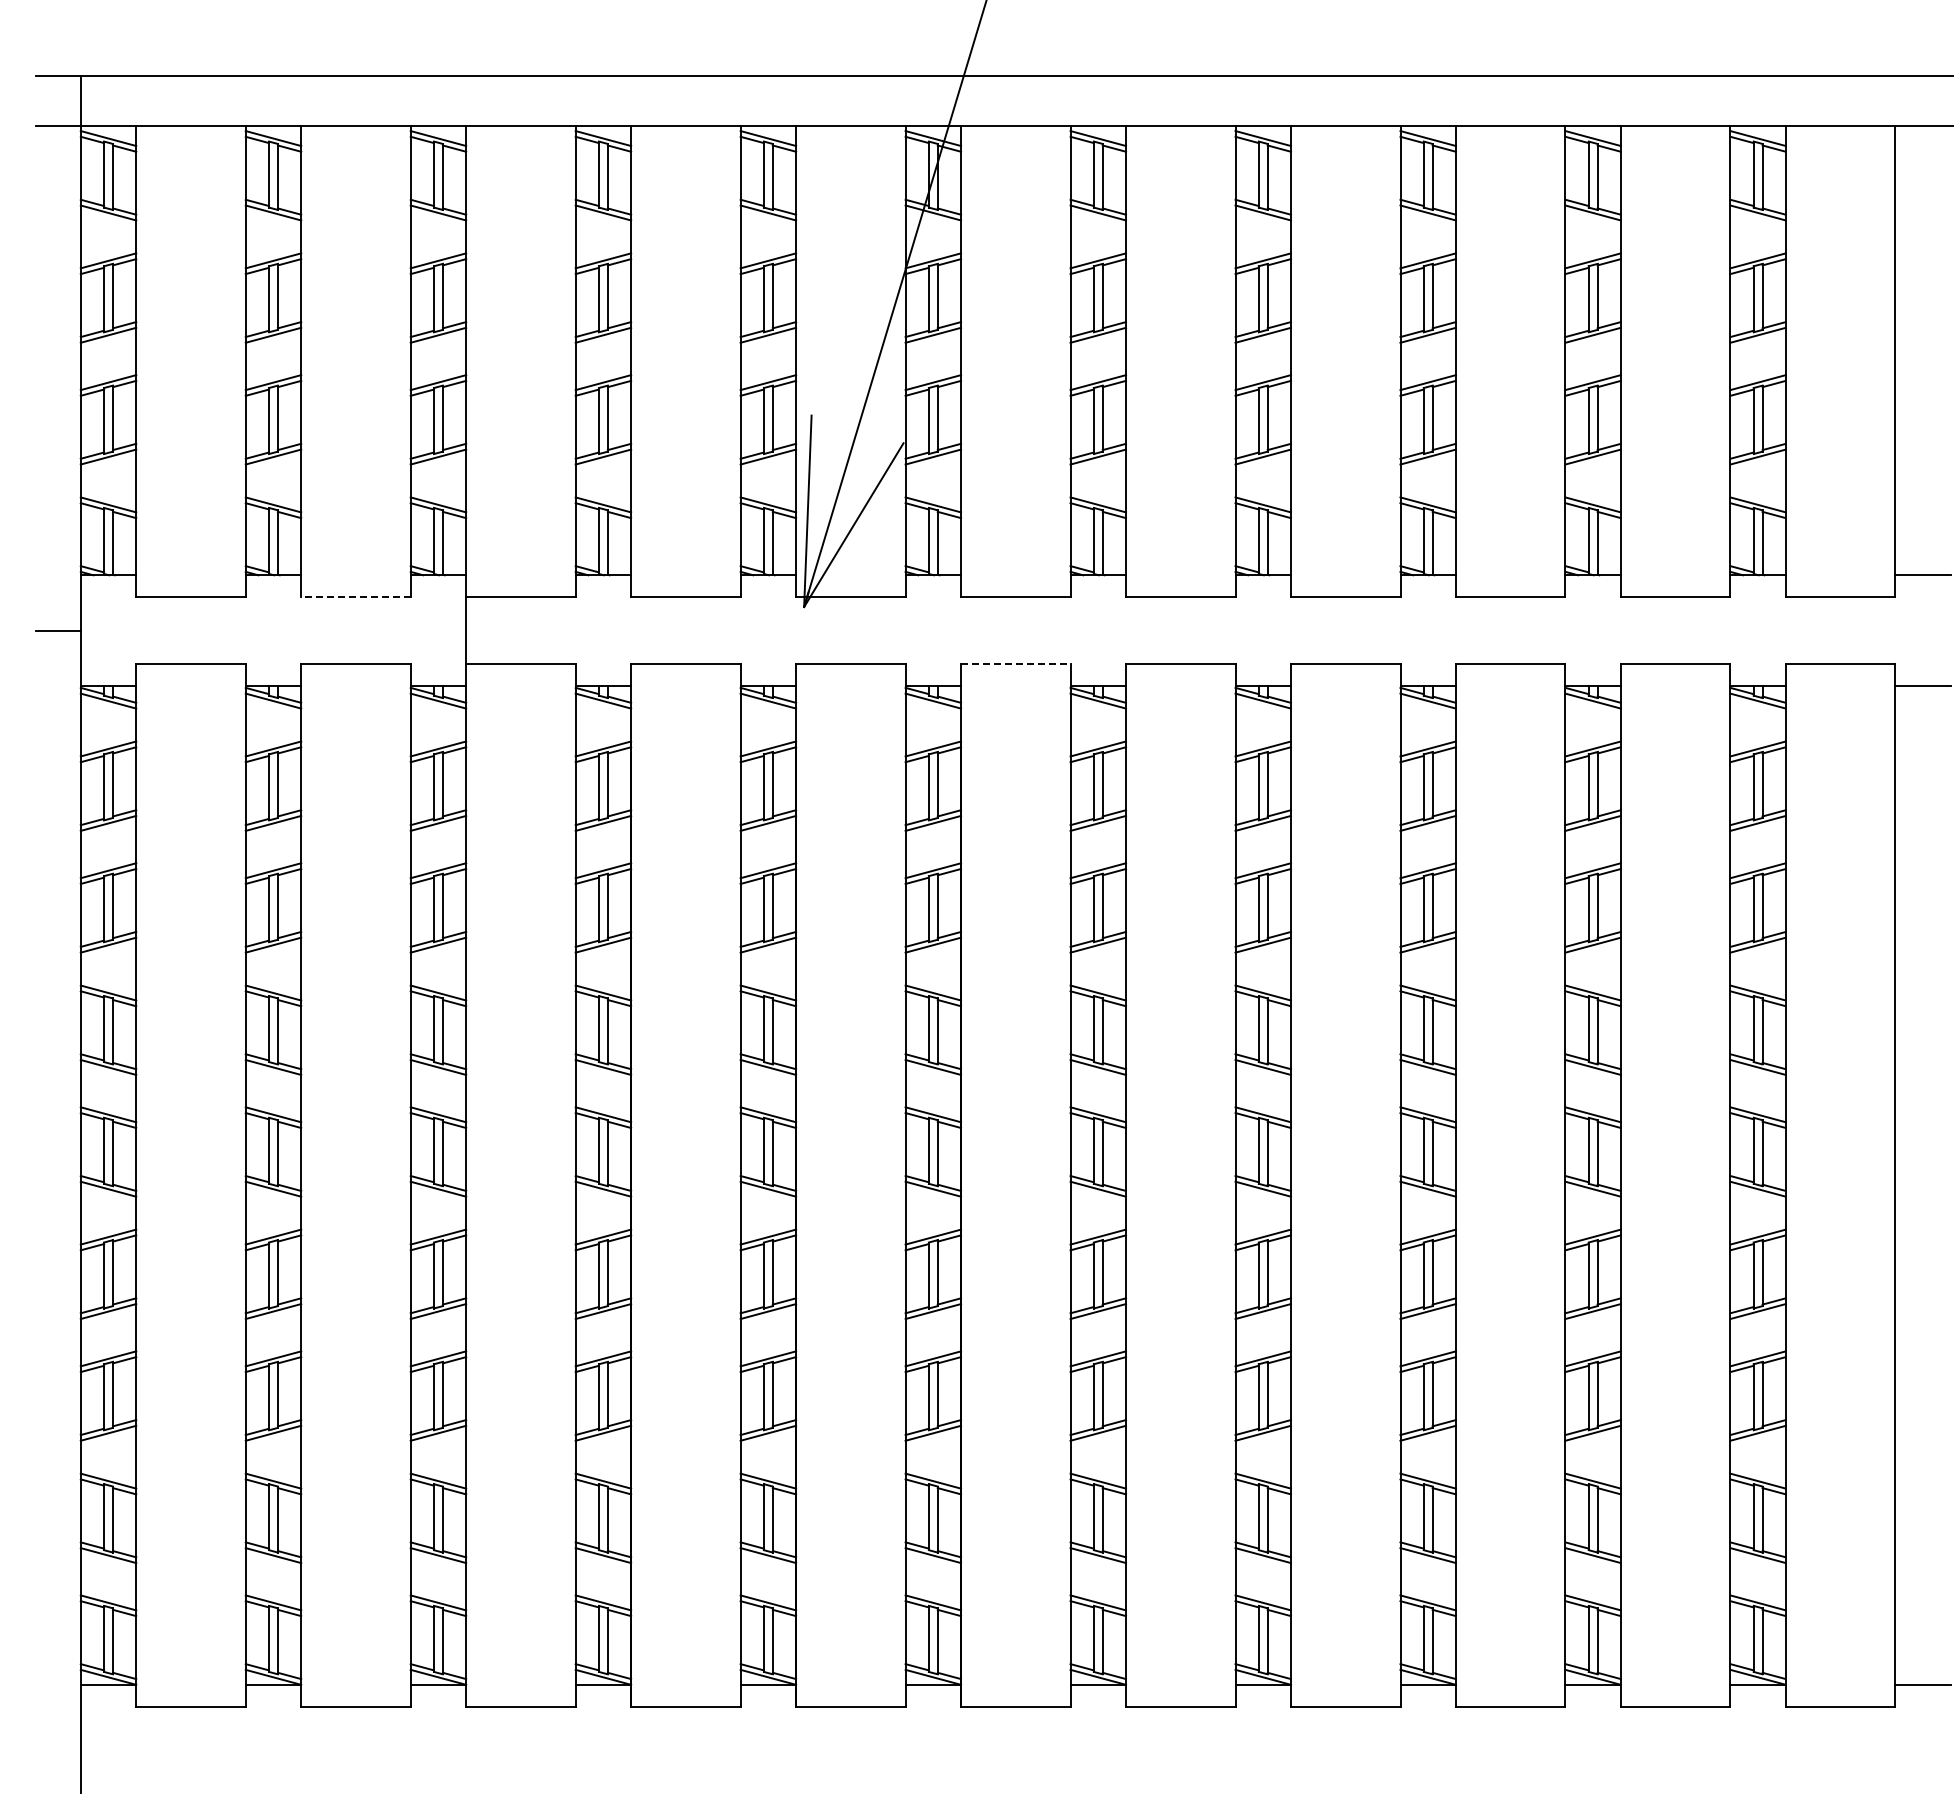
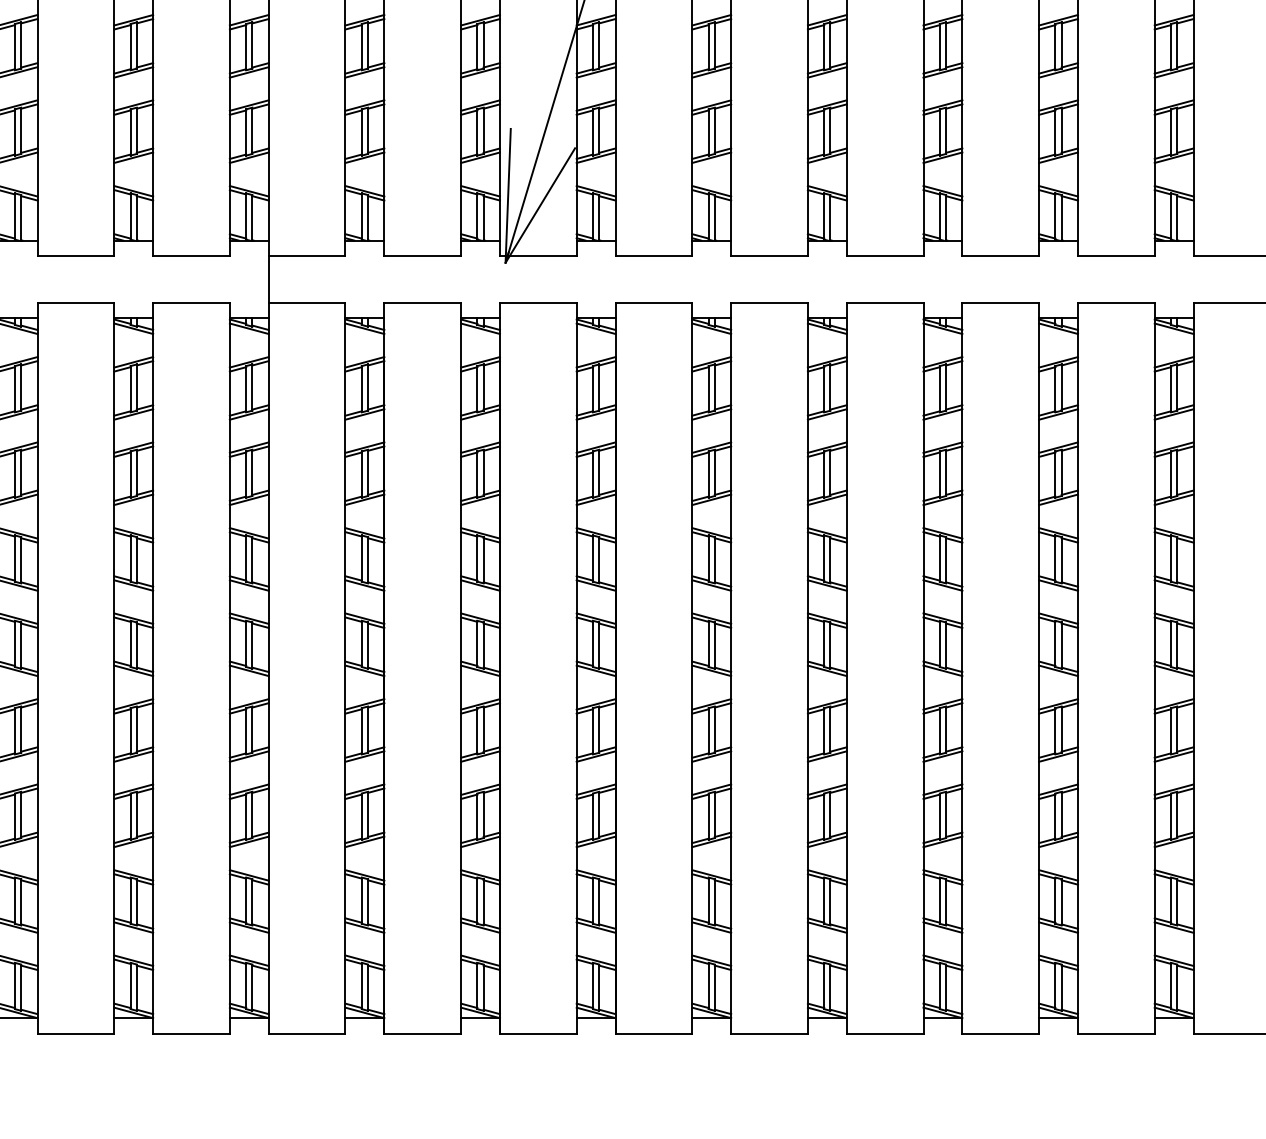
line: (355, 597) -> (191, 256), dashed -> solid
line: (1015, 664) -> (653, 303), dashed -> solid

